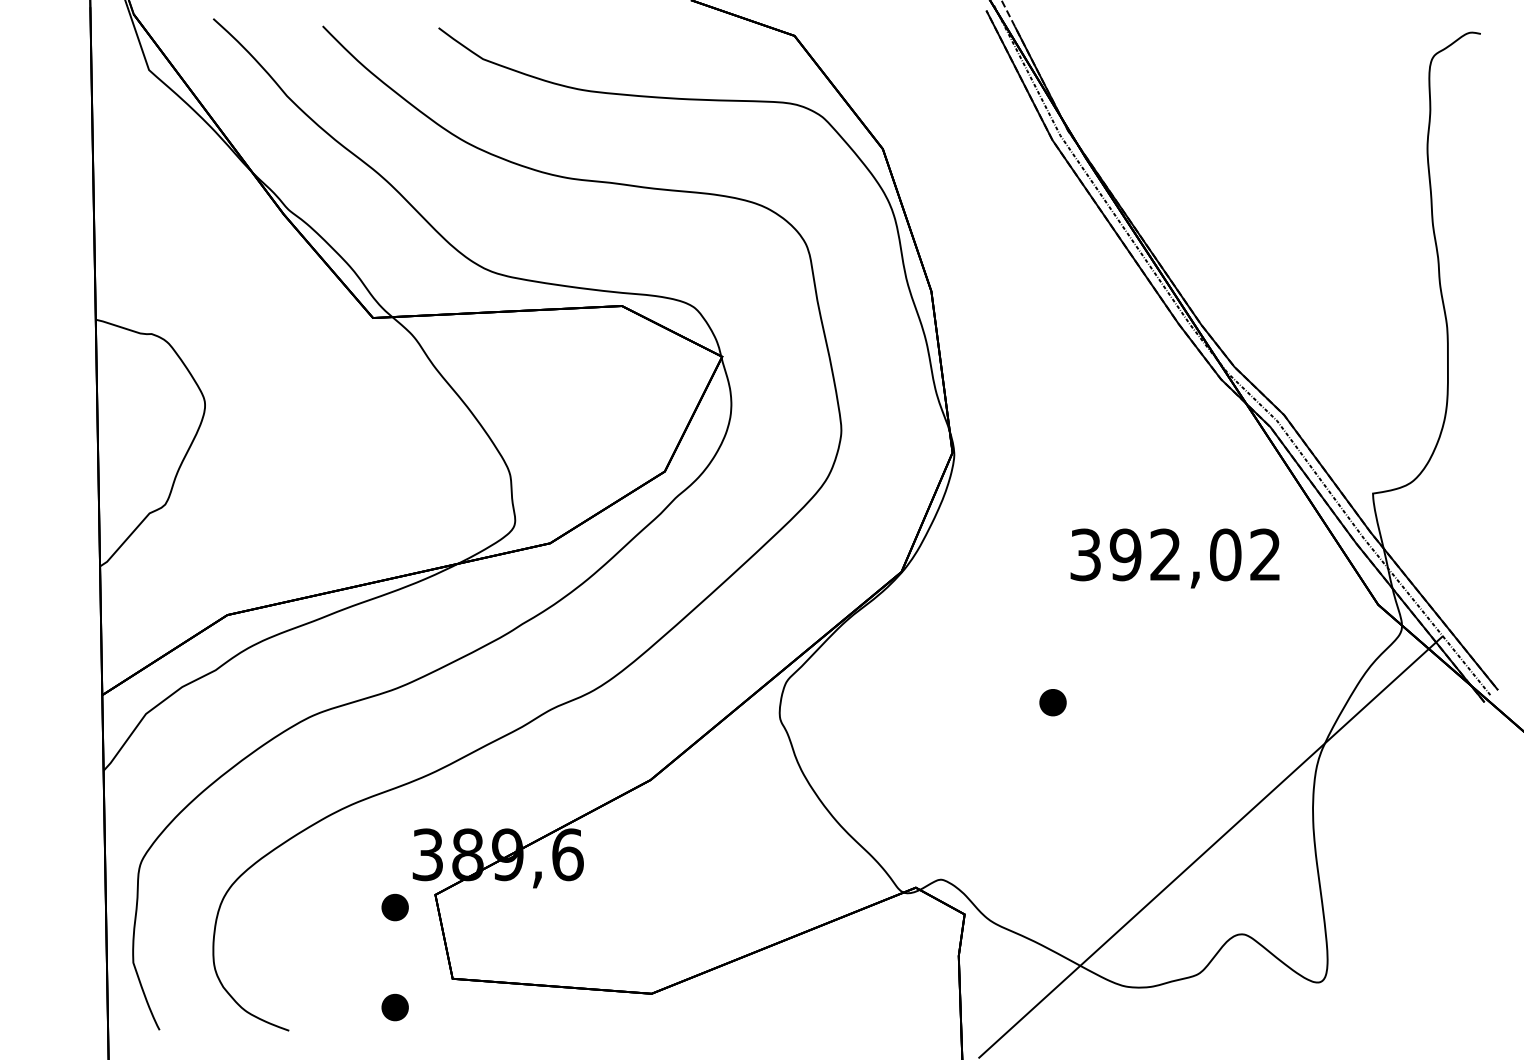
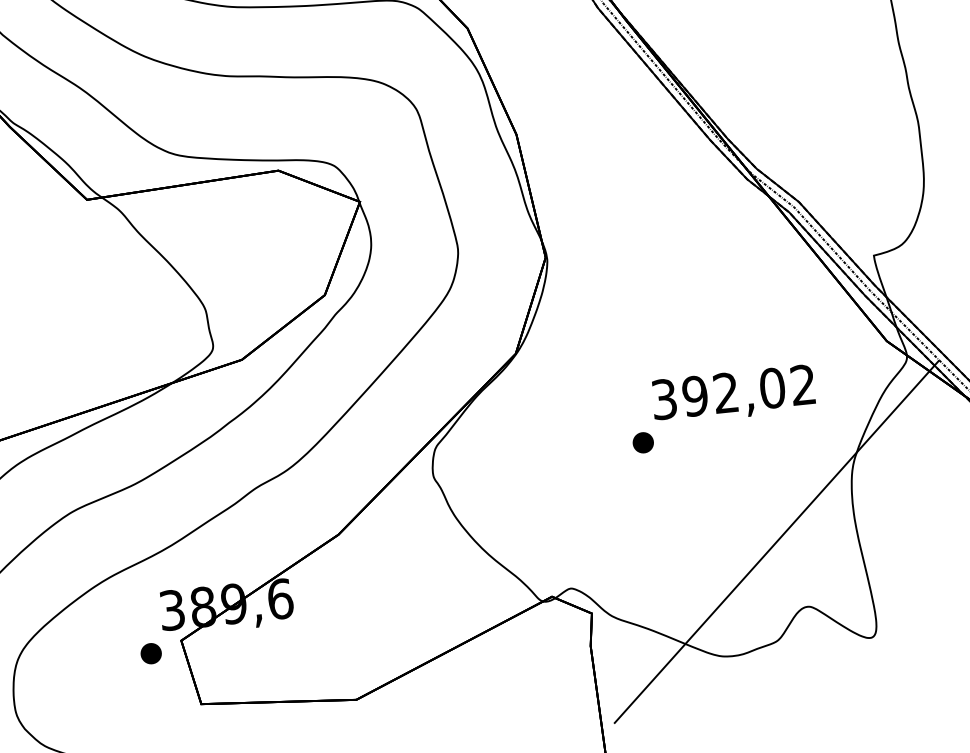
text: (1174, 558) -> (733, 395), moved
part: (394, 1007) -> (158, 730), removed

